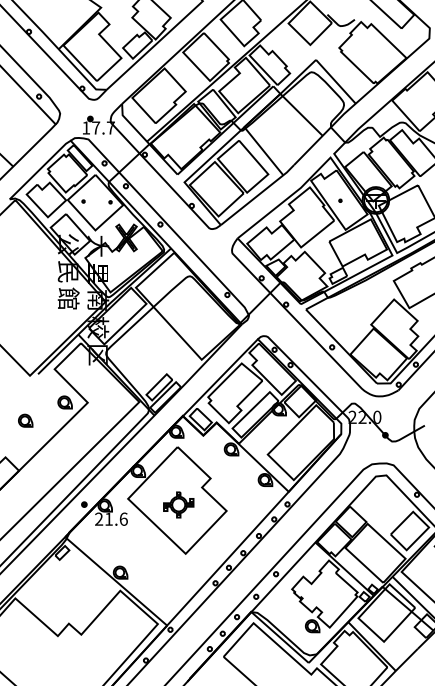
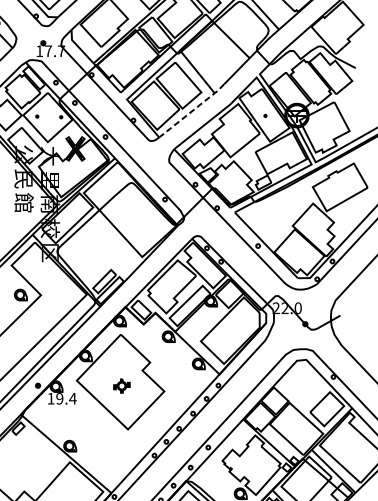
line: (259, 194) -> (193, 110), solid -> dashed
part: (178, 504) -> (121, 385), size x0.6
text: (111, 518) -> (62, 398), 21.6 -> 19.4

